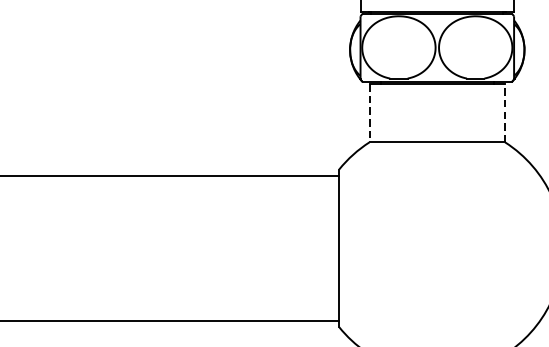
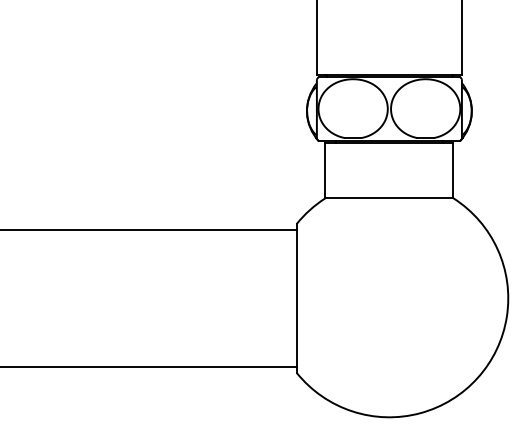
line: (369, 112) -> (325, 170), dashed -> solid
line: (505, 112) -> (453, 170), dashed -> solid

